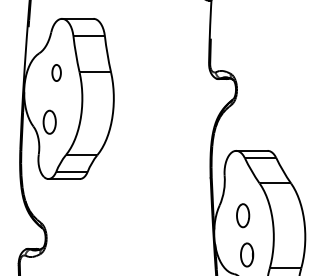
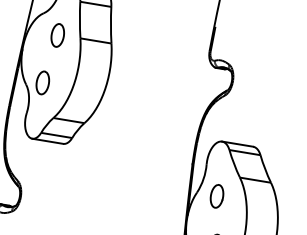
part: (56, 72) -> (57, 34), size x1.43
part: (243, 215) -> (217, 196), moved

